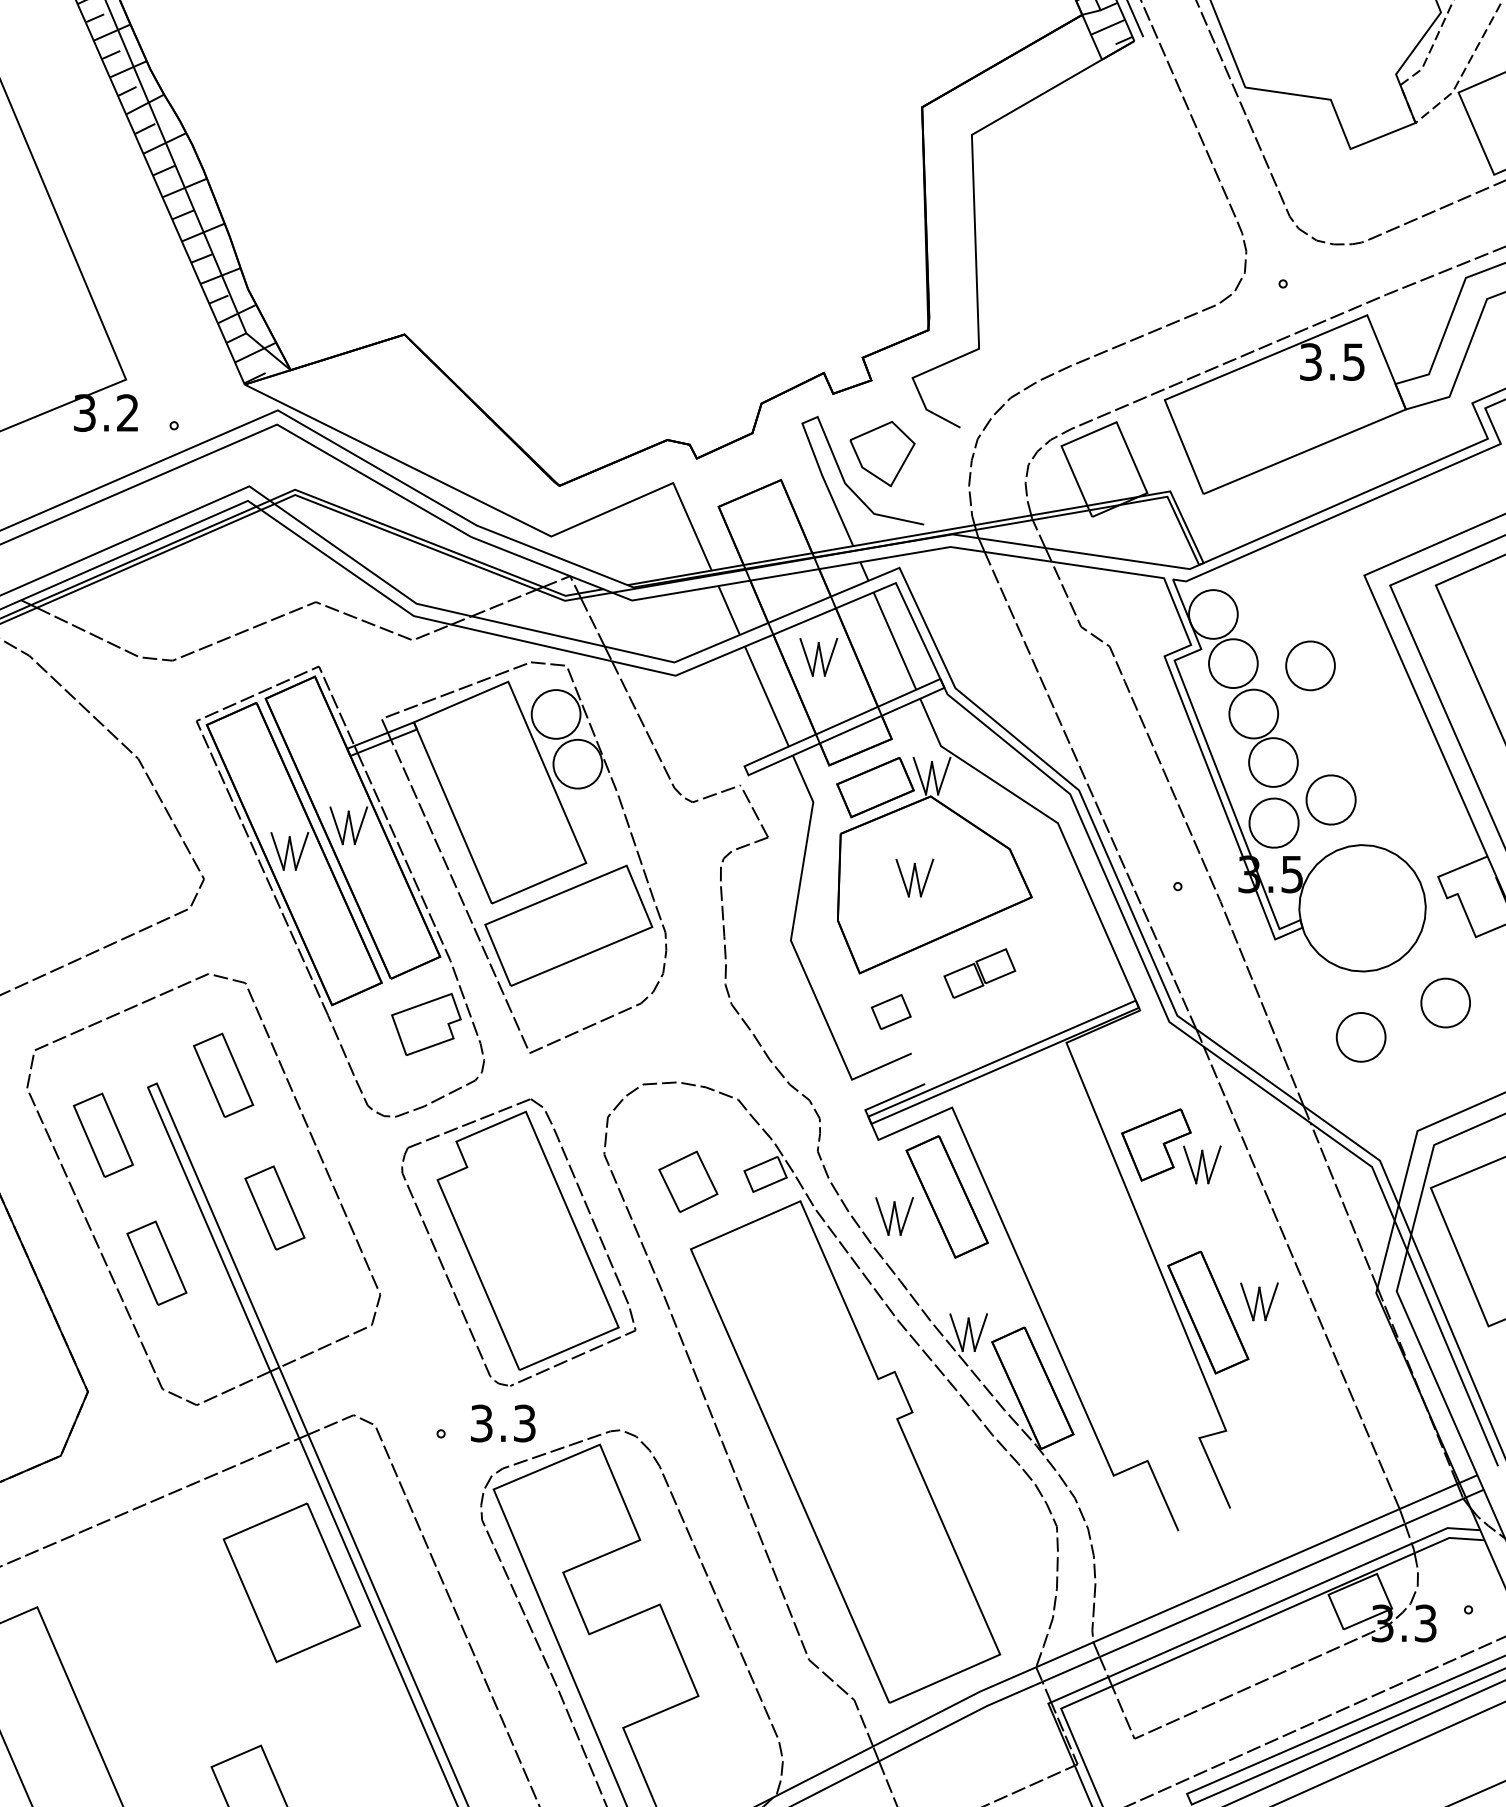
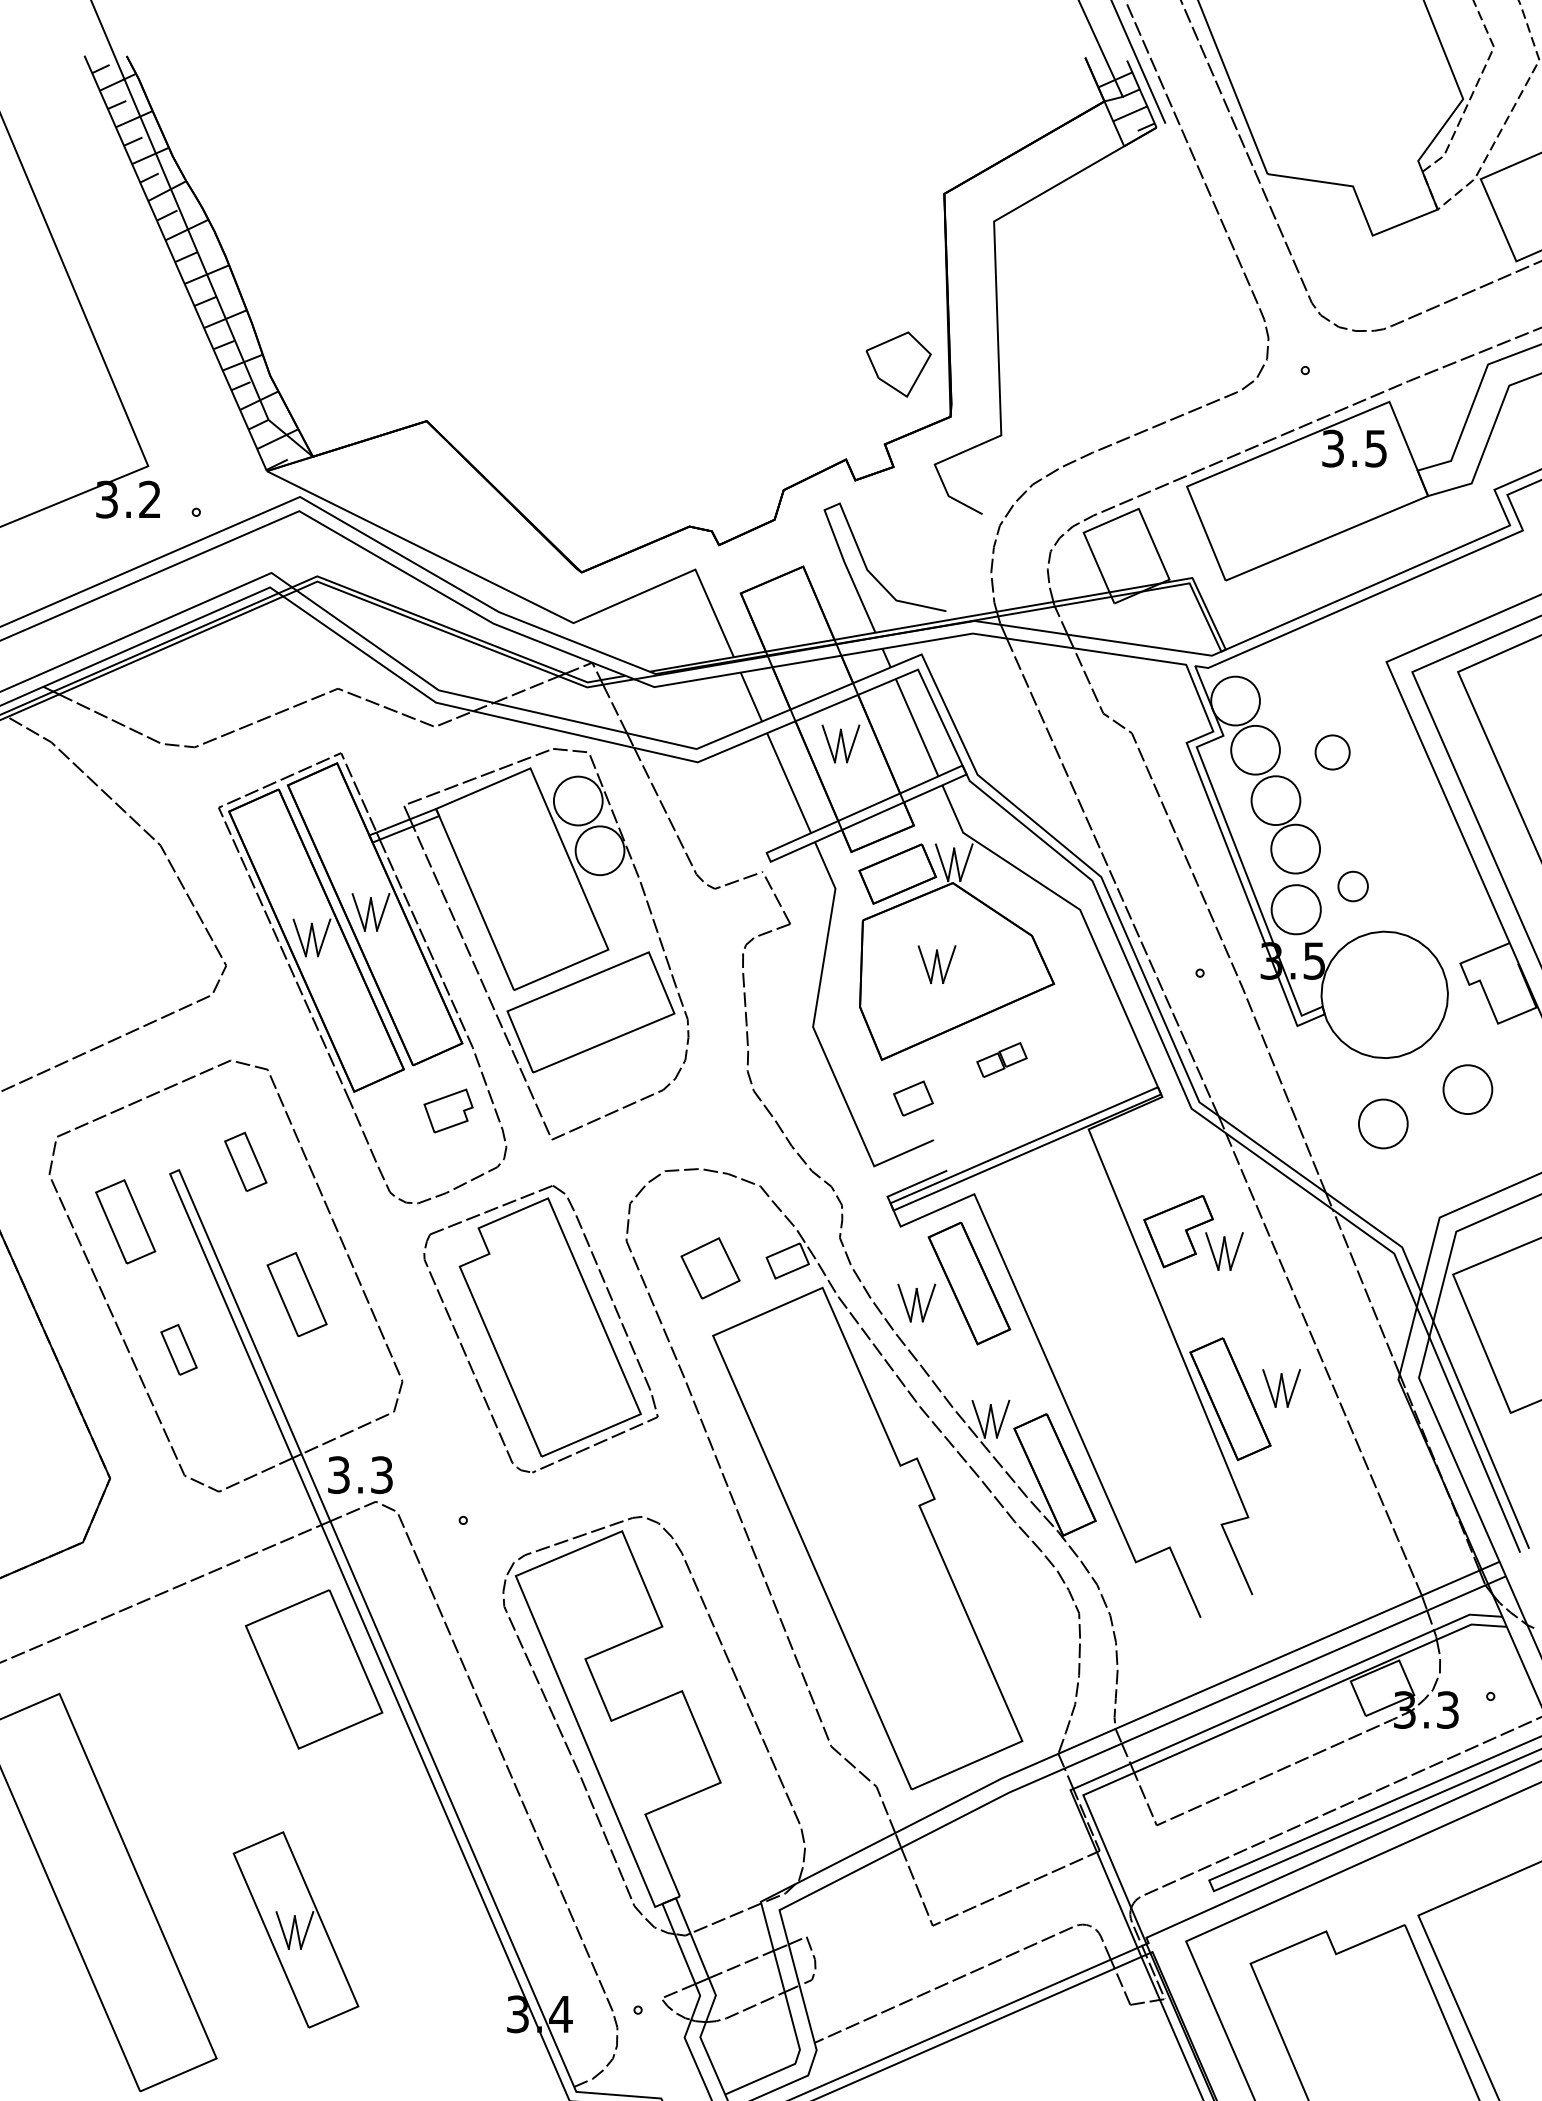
part: (882, 453) -> (898, 364), moved
part: (1310, 665) -> (1332, 752), size x0.7
part: (1330, 799) -> (1352, 886), size x0.6
part: (979, 972) -> (1001, 1059), size x0.7
part: (426, 1023) -> (448, 1110), size x0.7
part: (223, 1074) -> (245, 1161), size x0.7
part: (156, 1262) -> (178, 1349), size x0.6
text: (503, 1422) -> (360, 1474), moved

